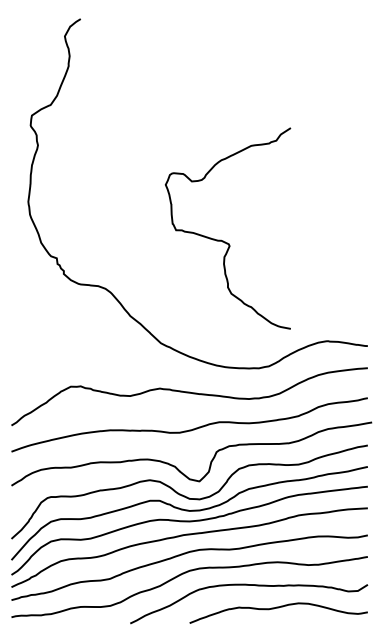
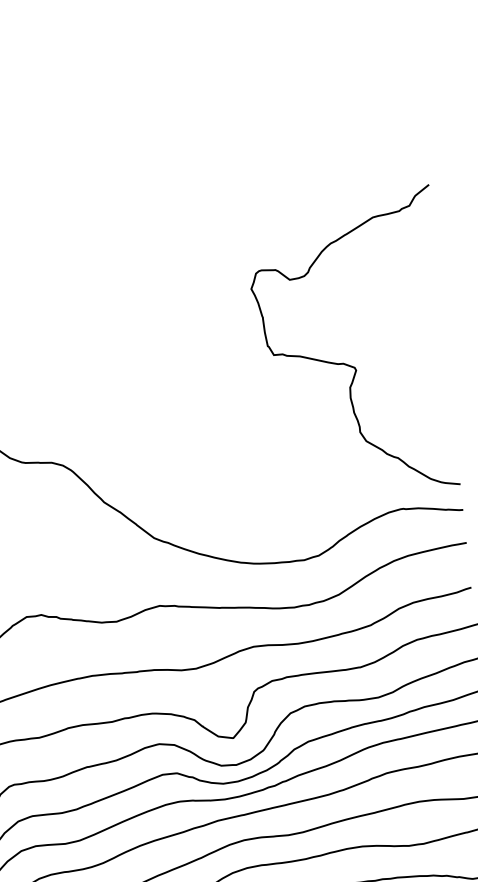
curve: (221, 239) -> (343, 361), moved

